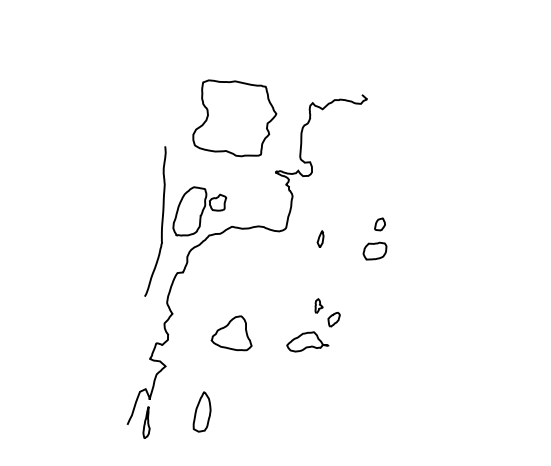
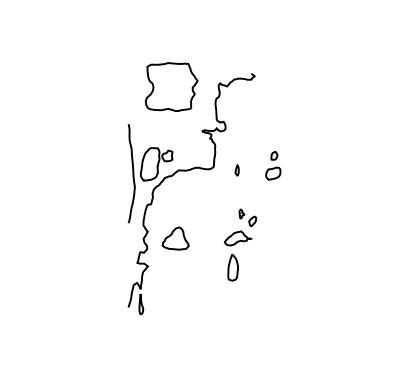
part: (235, 117) -> (171, 86), moved
part: (232, 332) -> (175, 238), moved
part: (201, 411) -> (232, 267), moved

